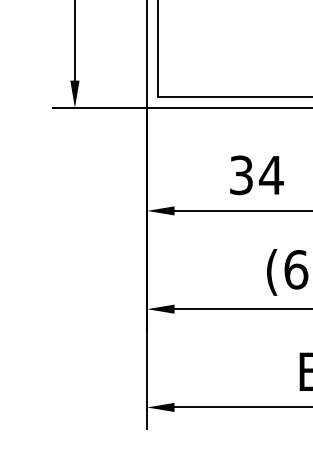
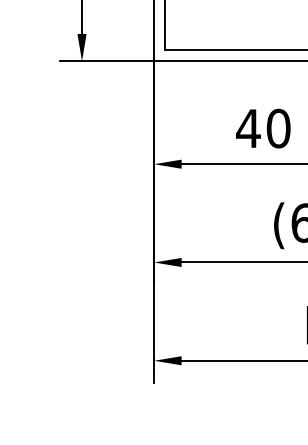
text: (255, 175) -> (262, 128), 34 -> 40

